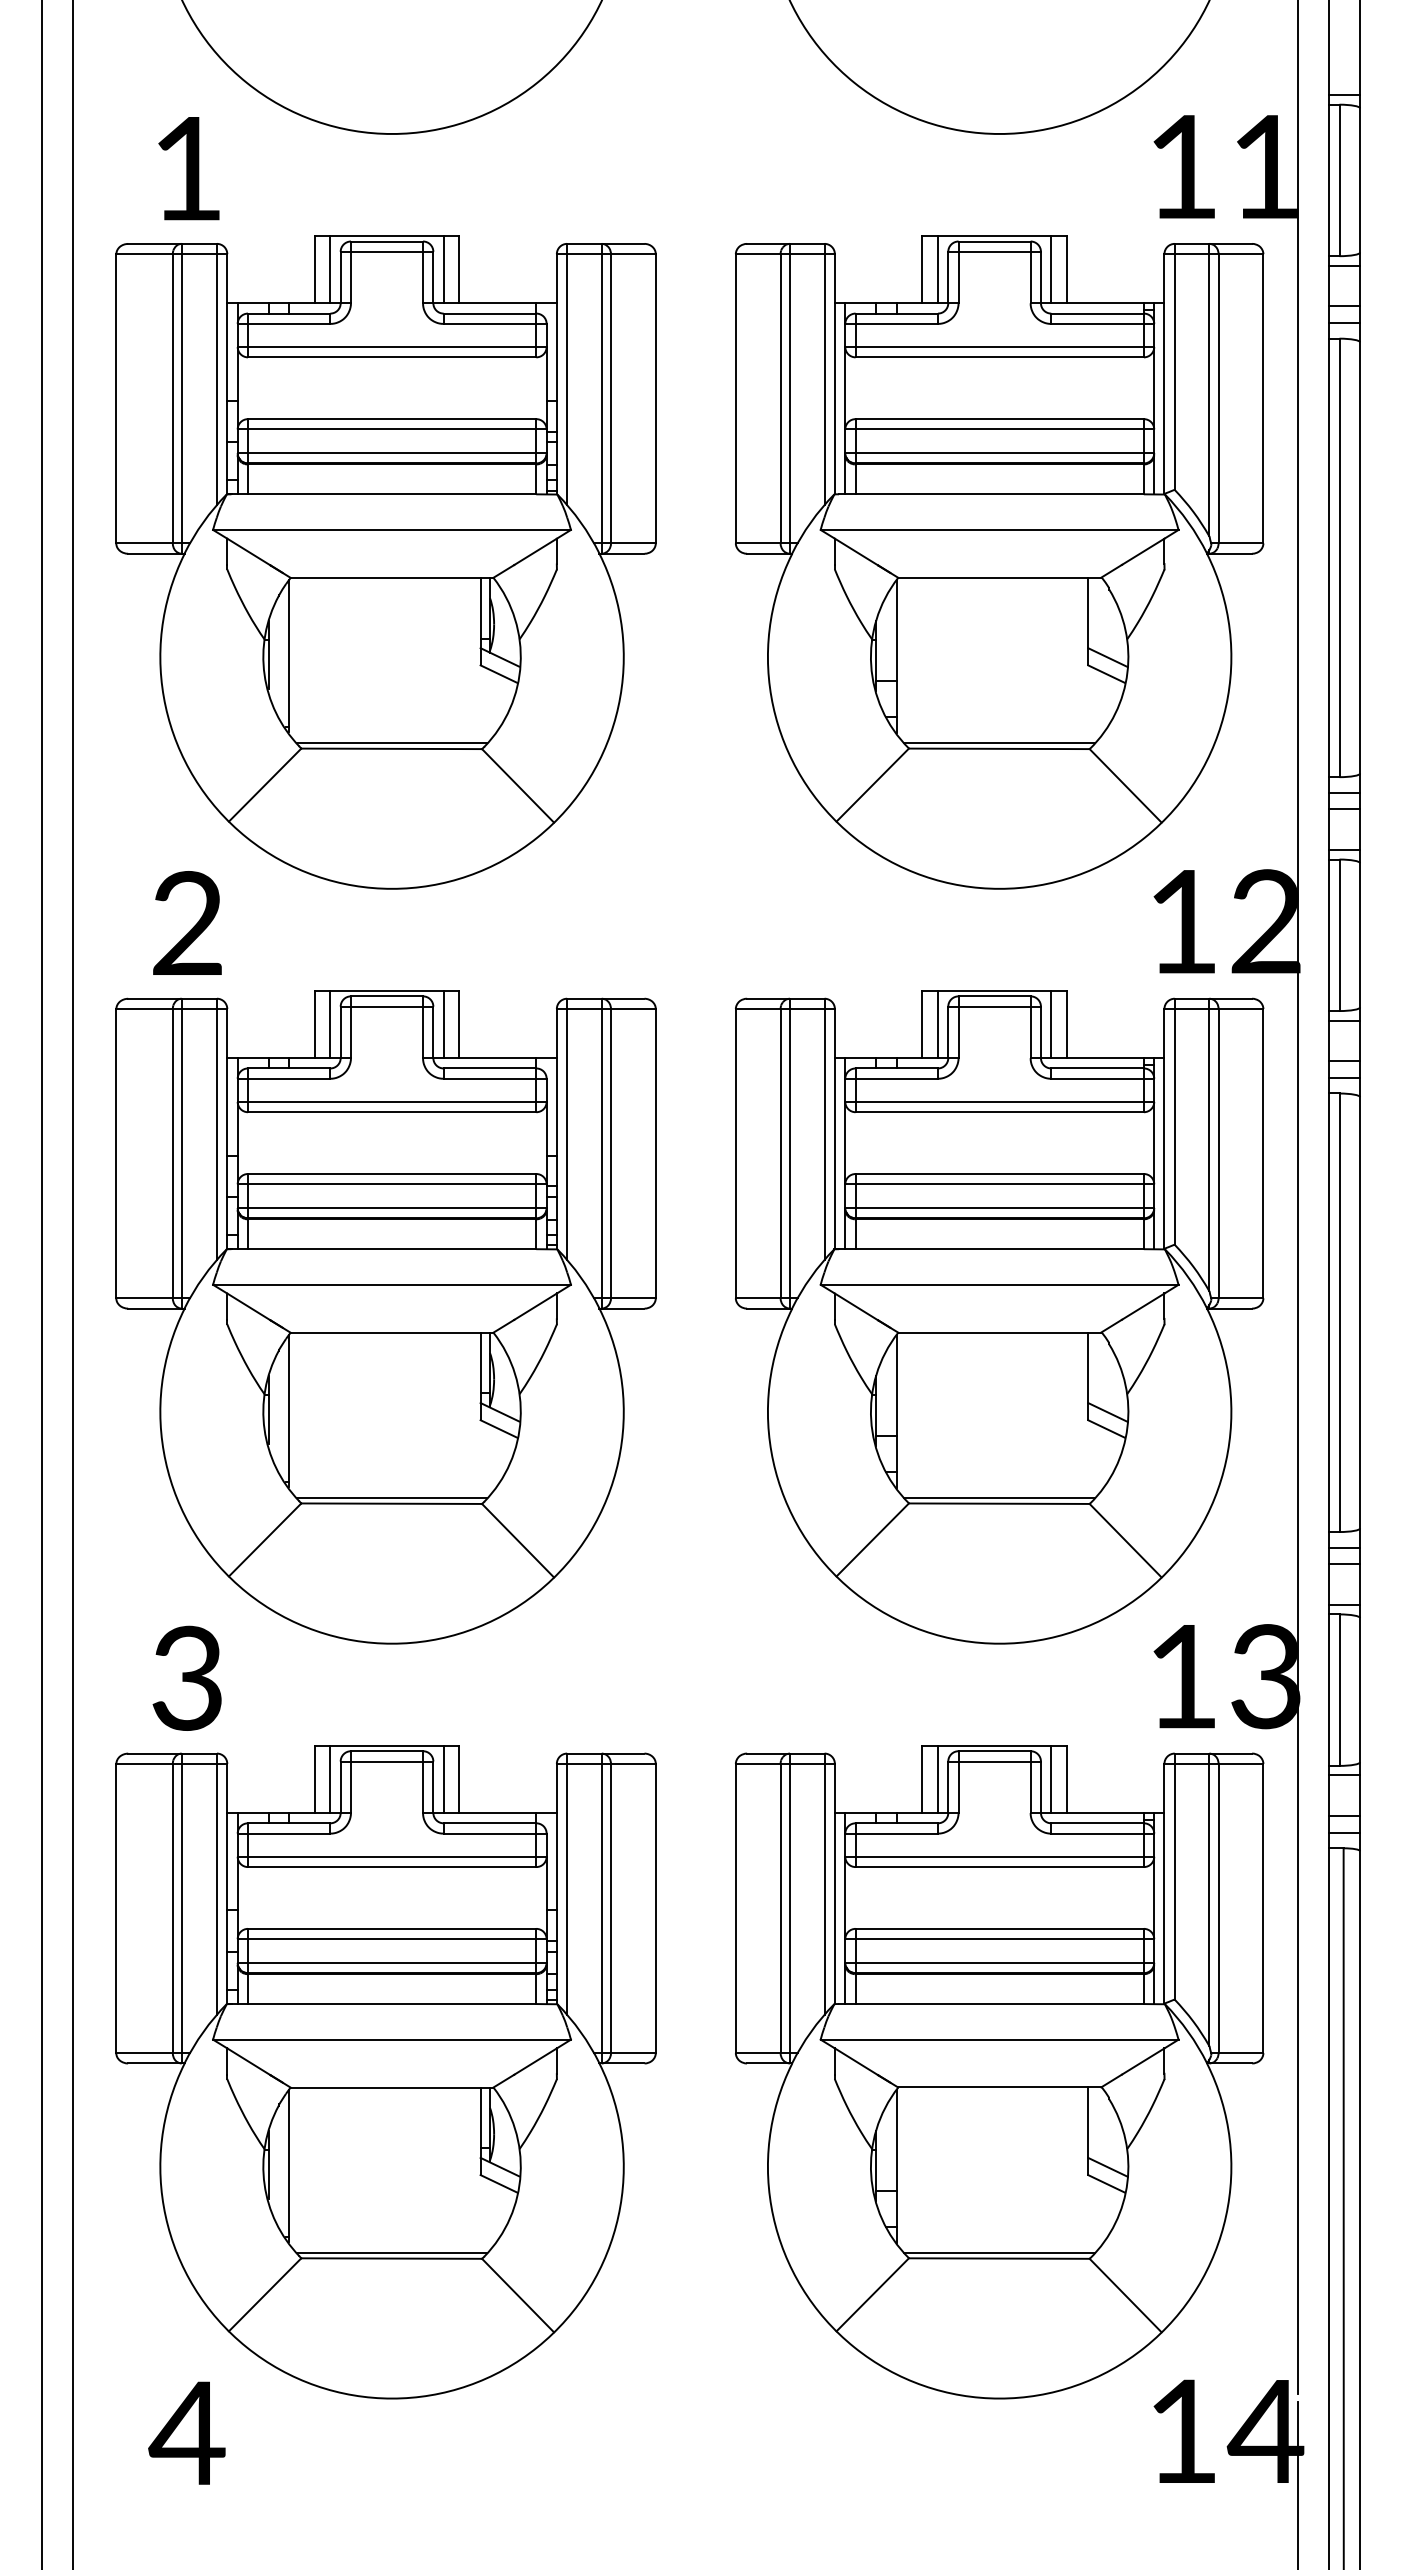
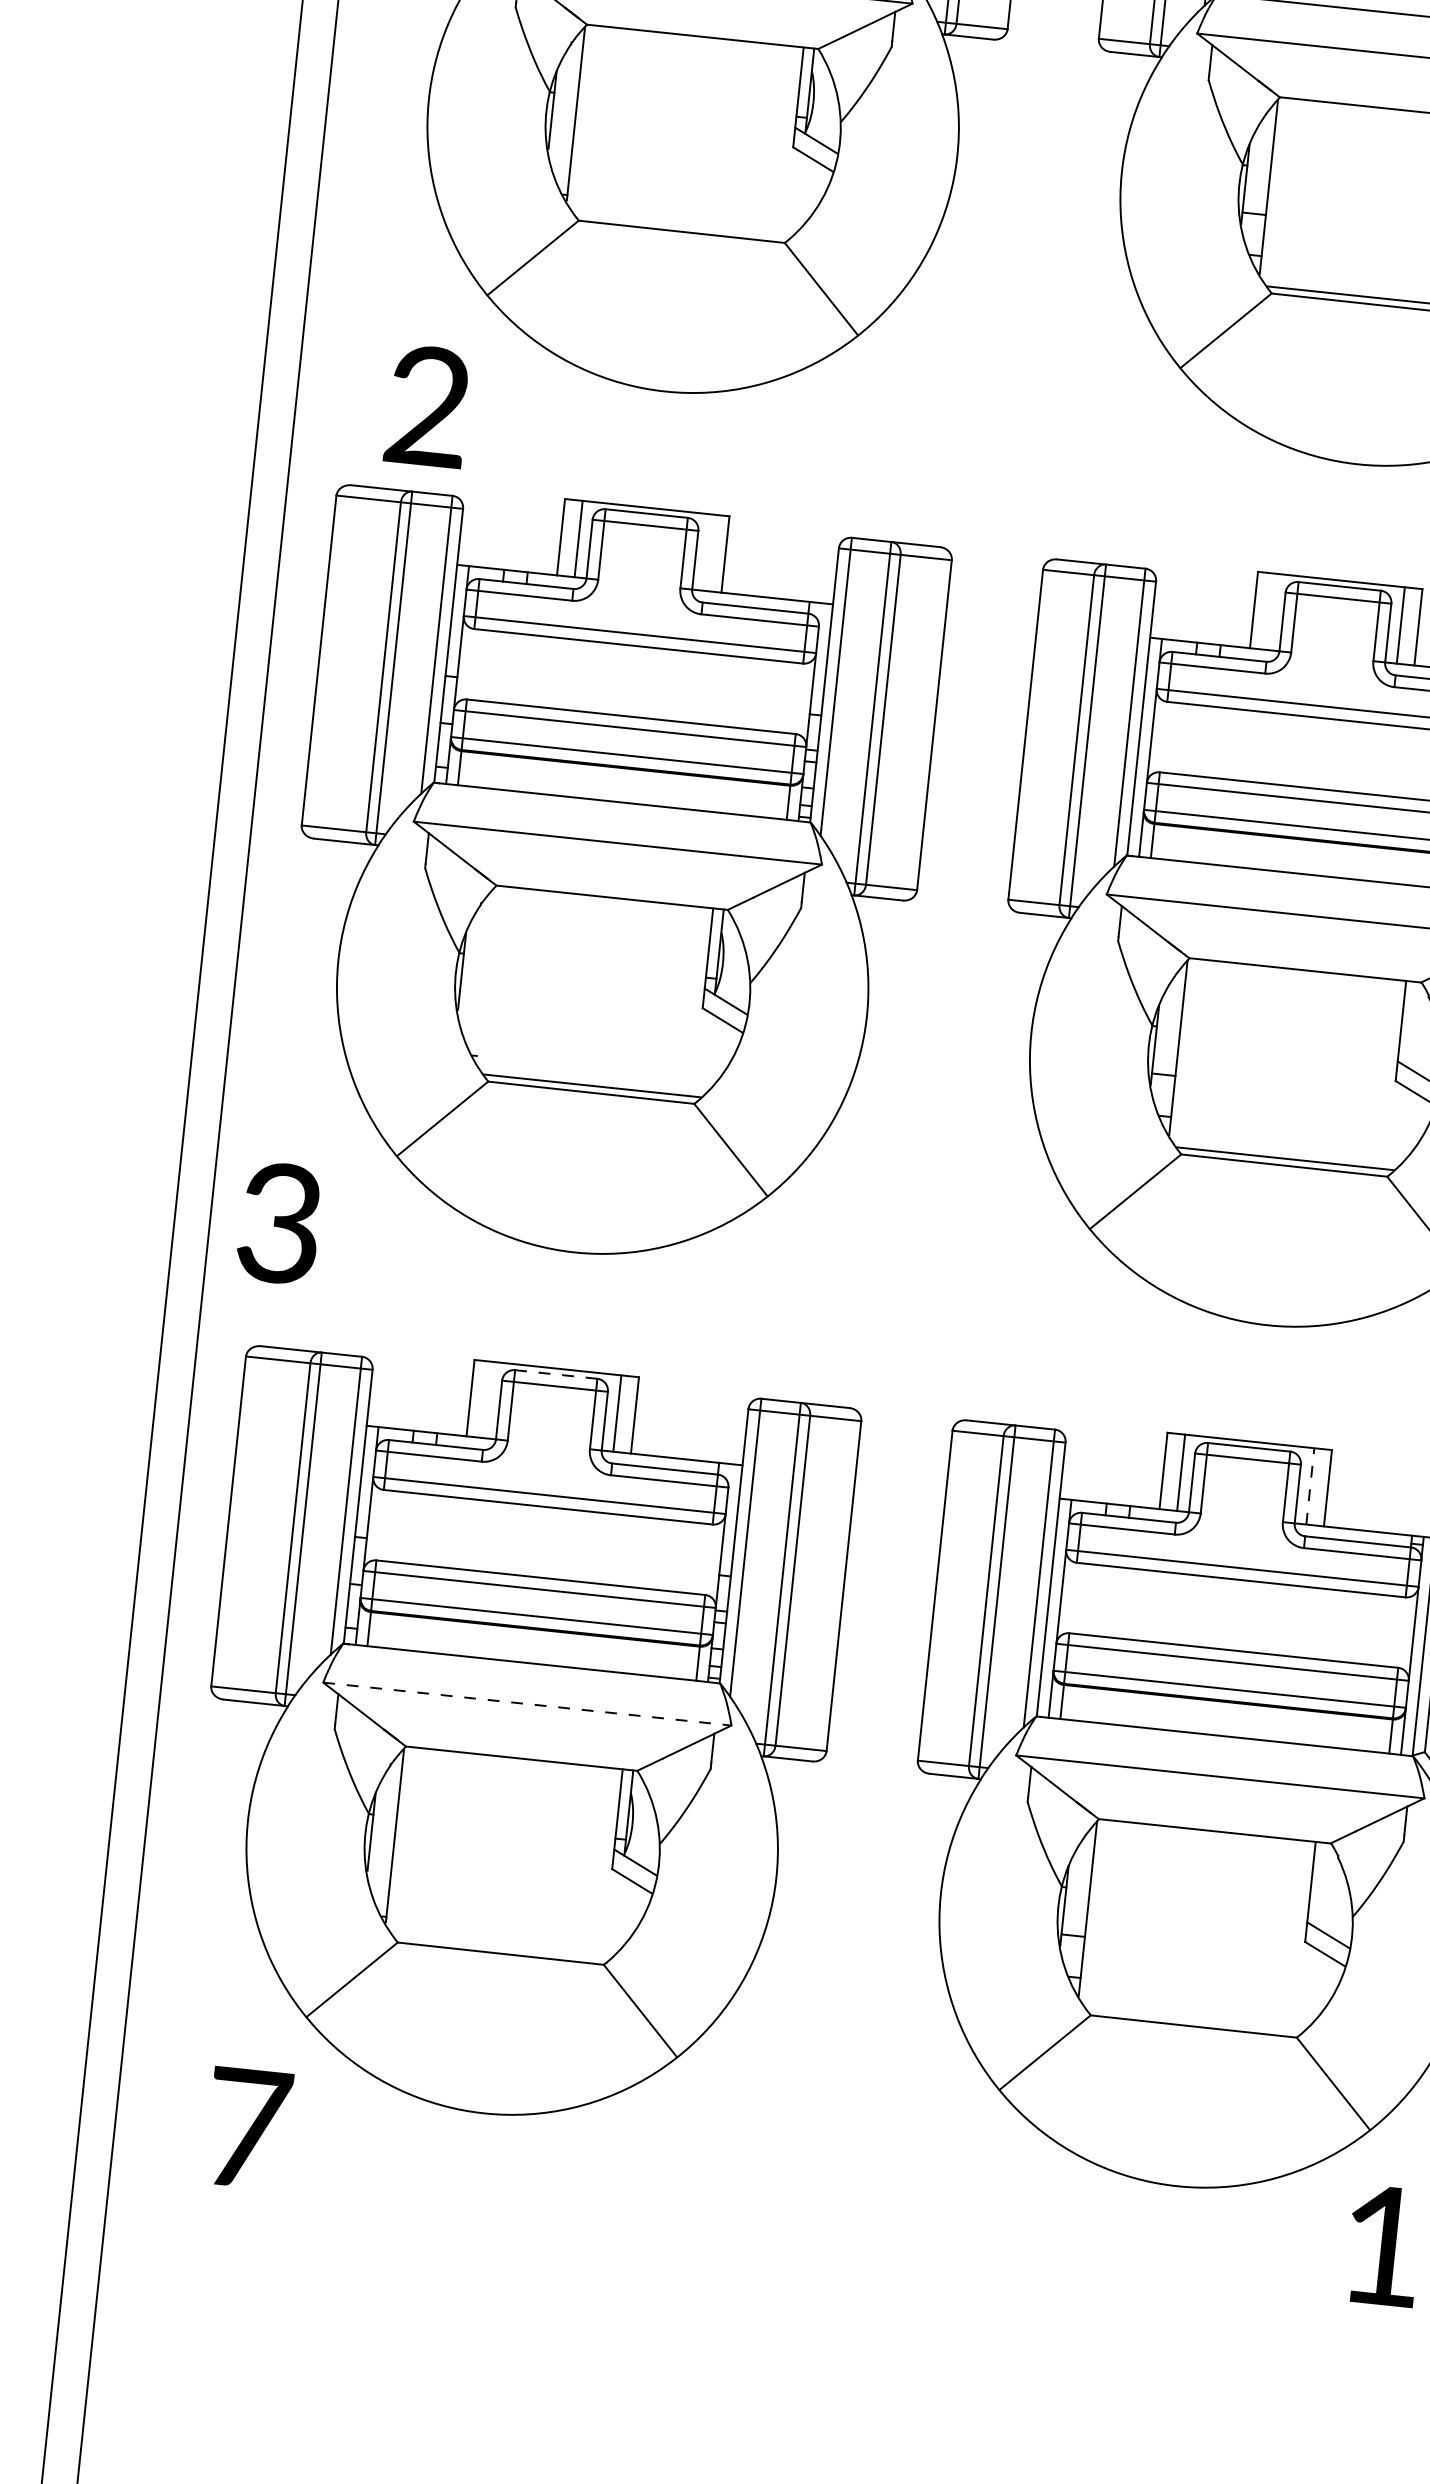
line: (391, 742) -> (682, 224), removed
line: (443, 1024) -> (707, 552), removed
line: (937, 1024) -> (1271, 611), removed
line: (289, 1410) -> (485, 974), removed
text: (186, 1677) -> (278, 1222), moved
line: (386, 1751) -> (555, 1374), solid -> dashed
line: (330, 1779) -> (488, 1399), removed
line: (1051, 1779) -> (1310, 1486), solid -> dashed
line: (392, 2039) -> (527, 1703), solid -> dashed
line: (391, 2252) -> (501, 1946), removed
line: (999, 2252) -> (1194, 2019), removed
text: (186, 2432) -> (245, 2127), 4 -> 7

